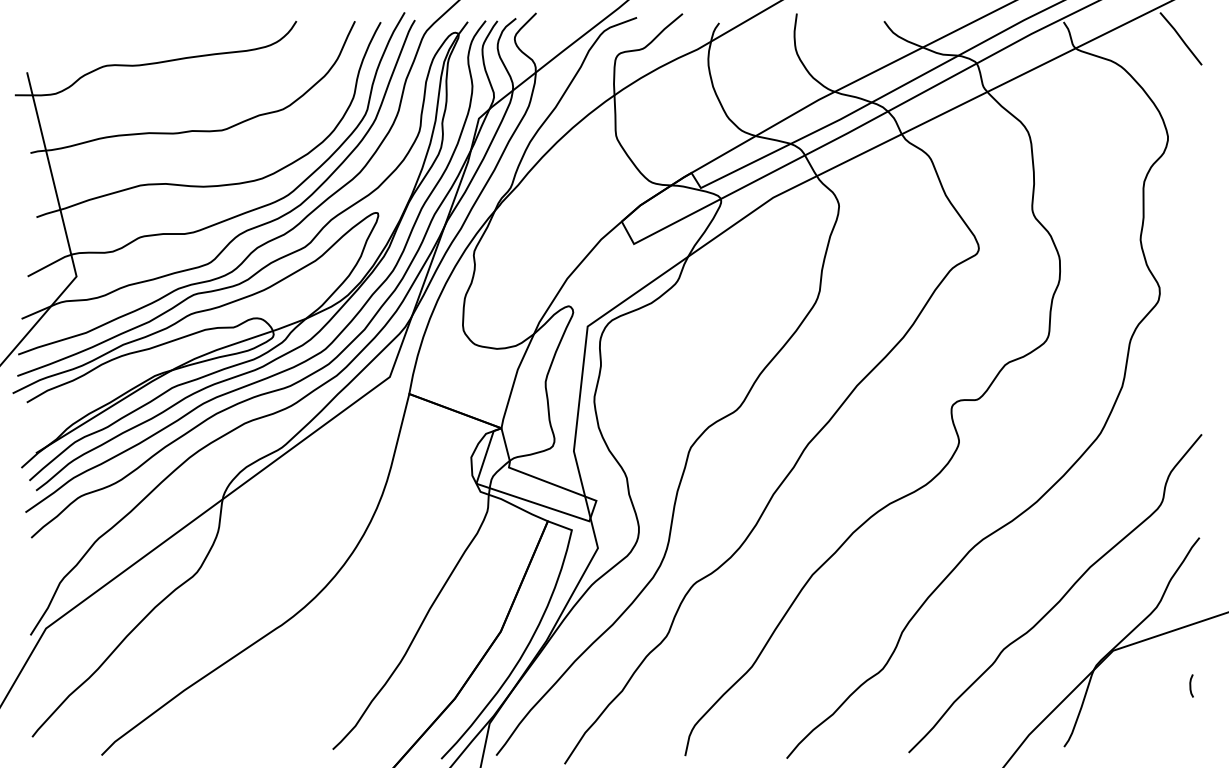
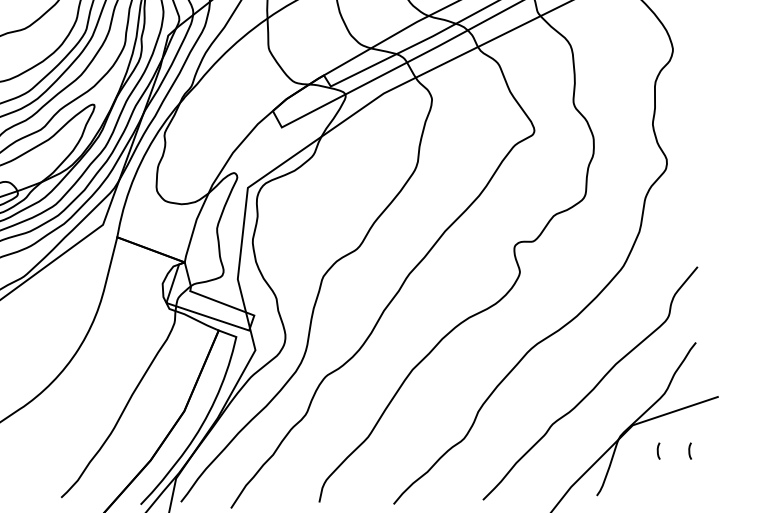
curve: (1148, 685) -> (658, 450), added

